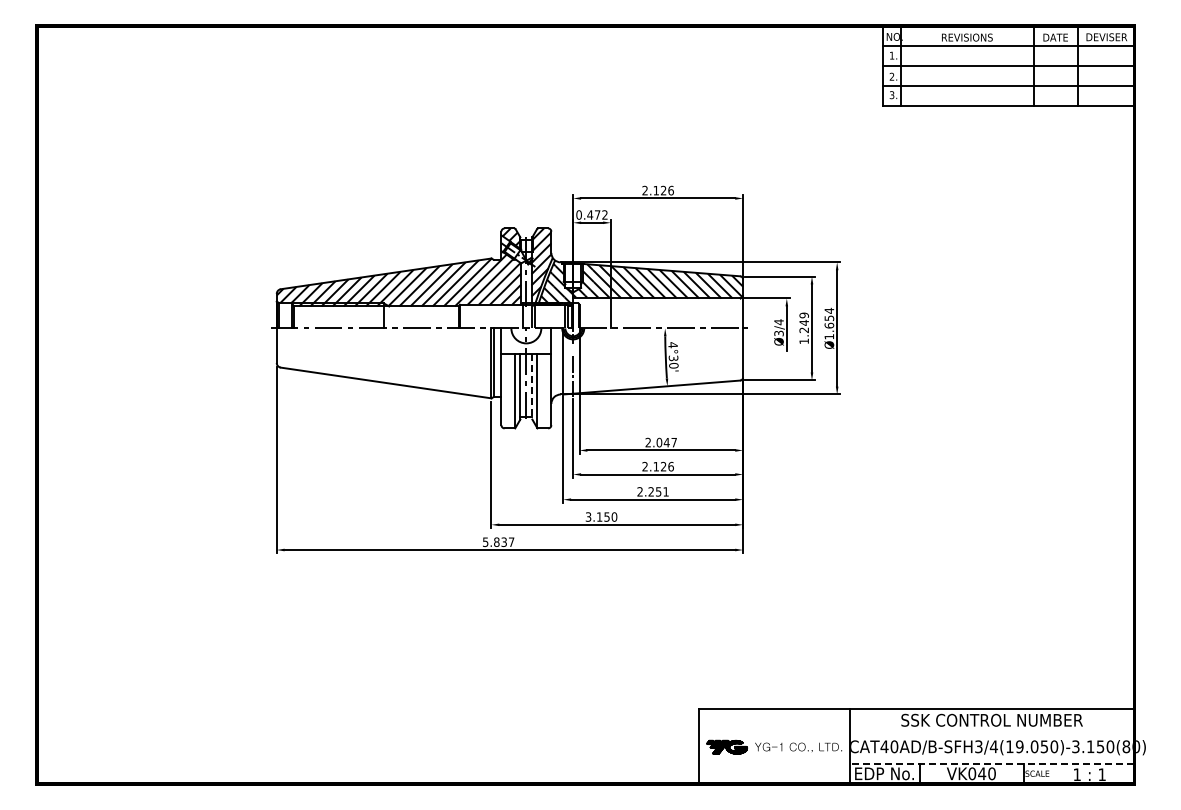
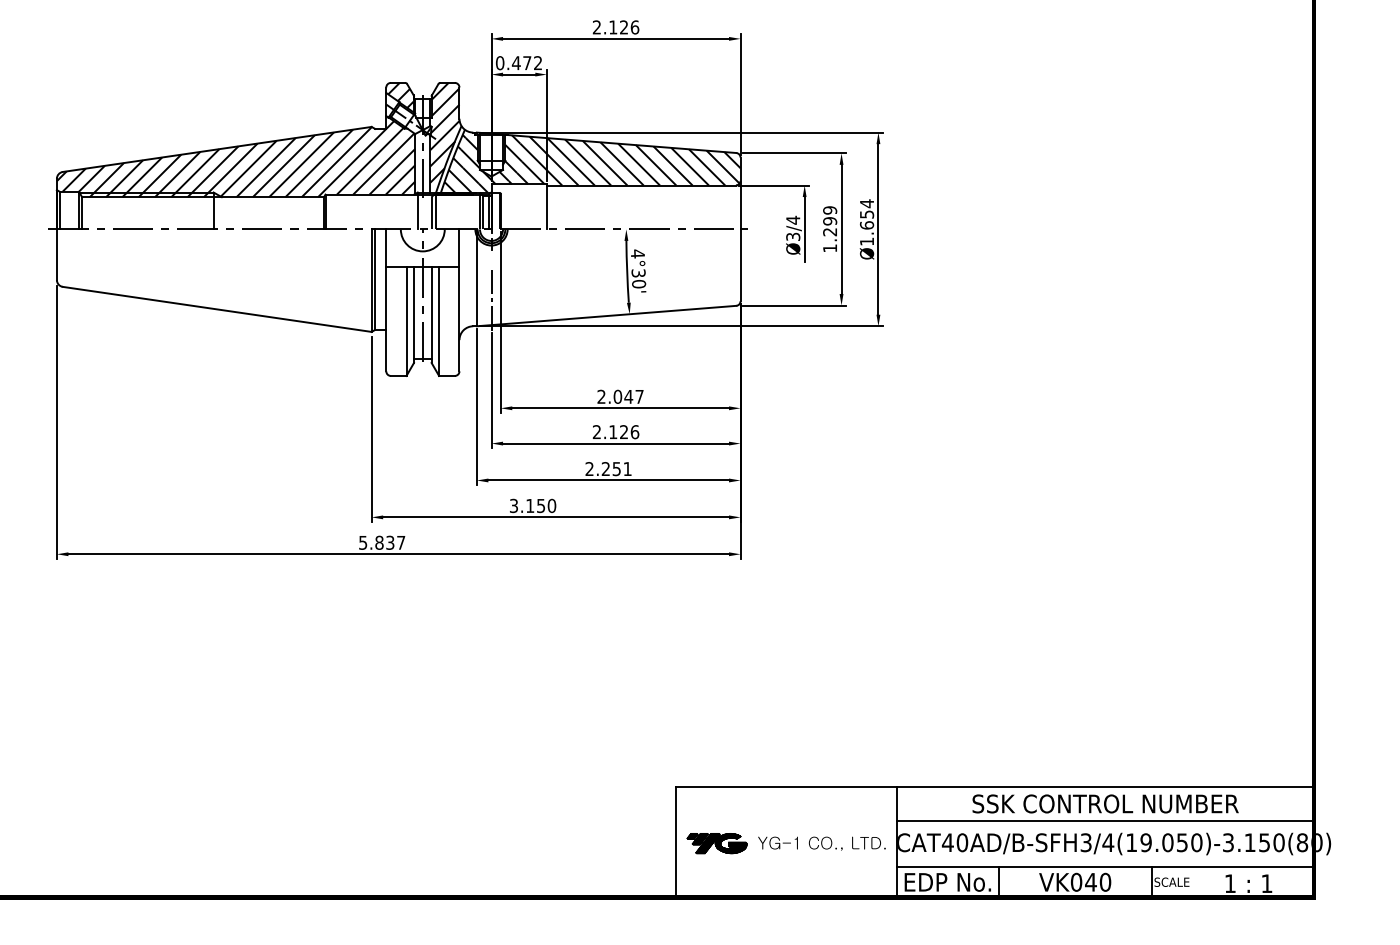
text: (804, 322) -> (830, 220), 1.249 -> 1.299
line: (532, 386) -> (431, 314), dashed -> solid
line: (991, 732) -> (1104, 821), added
line: (991, 763) -> (1104, 867), dashed -> solid

